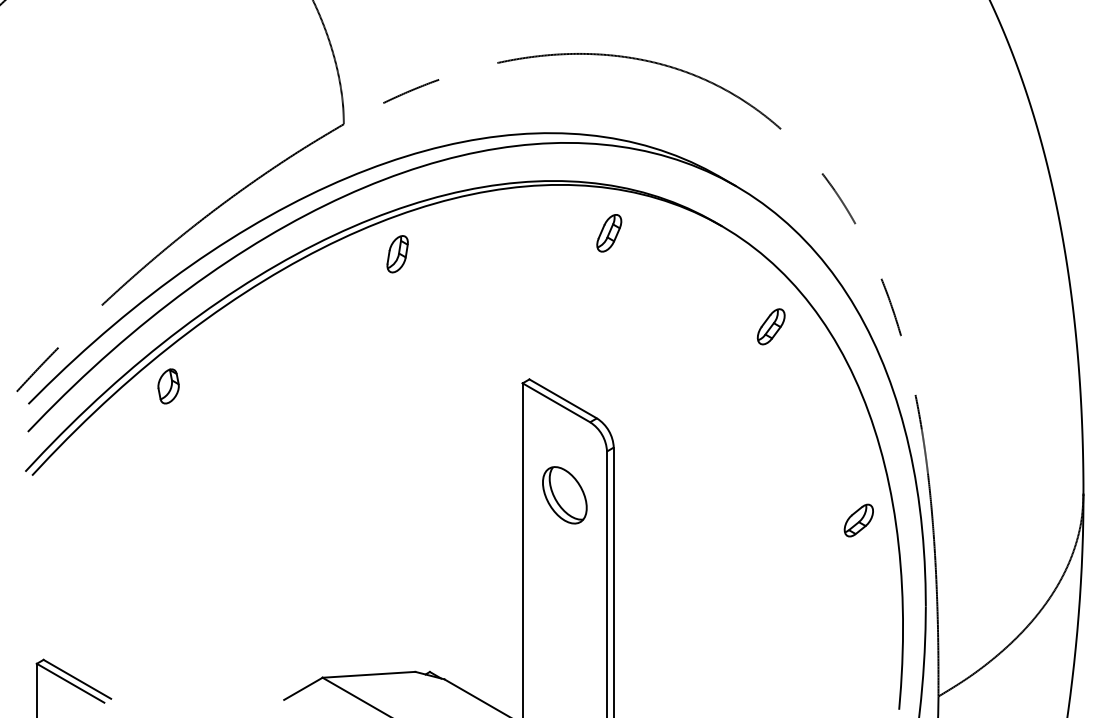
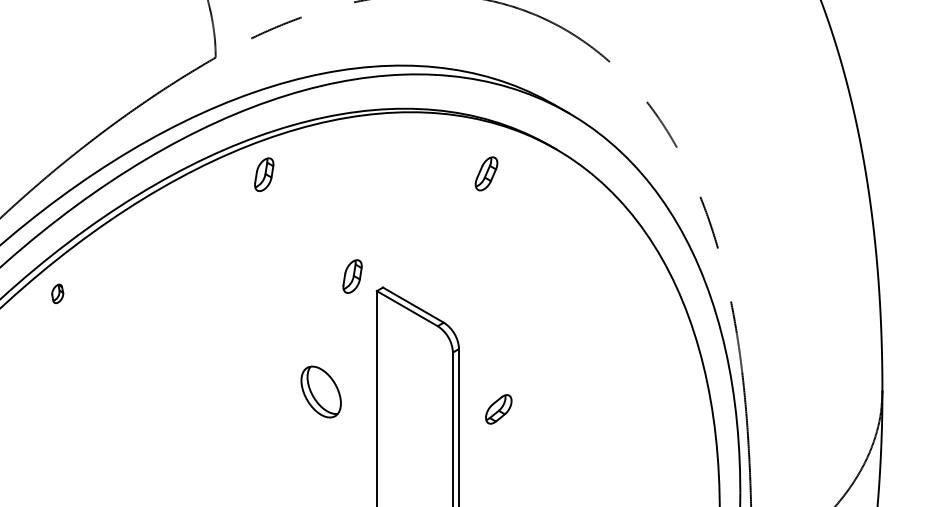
part: (609, 233) -> (486, 174), moved
part: (770, 326) -> (600, 239), removed
part: (495, 367) -> (352, 276), added
part: (168, 386) -> (57, 293), size x0.6
part: (564, 495) -> (320, 392), moved
part: (858, 520) -> (498, 409), moved

